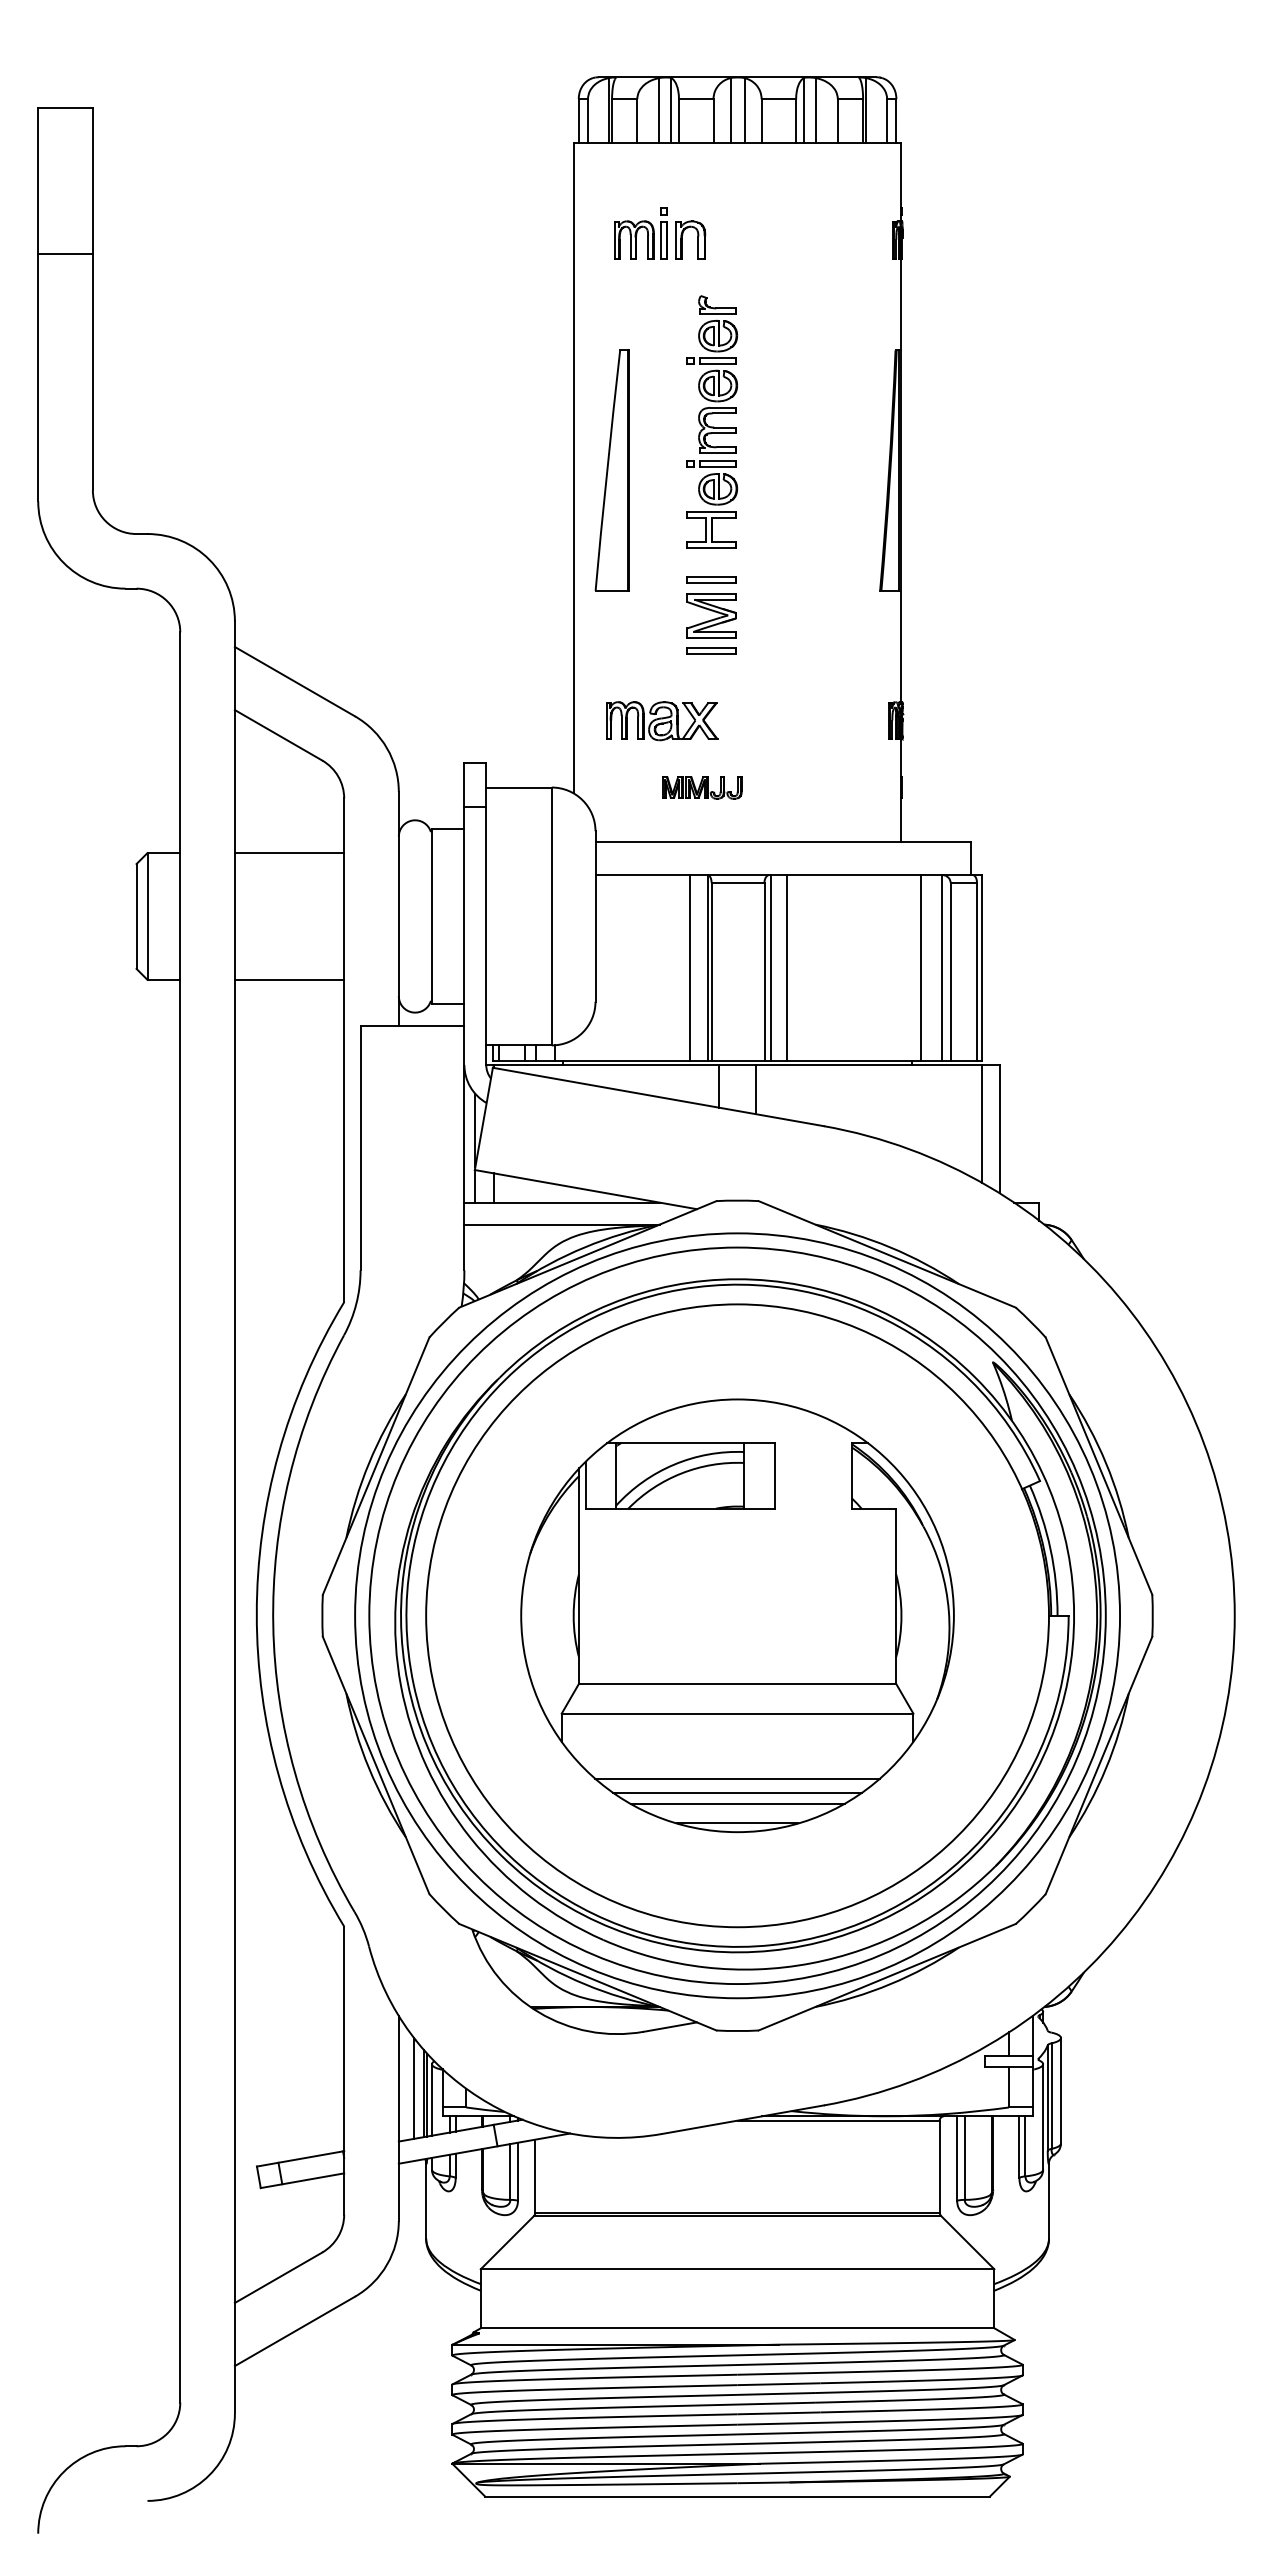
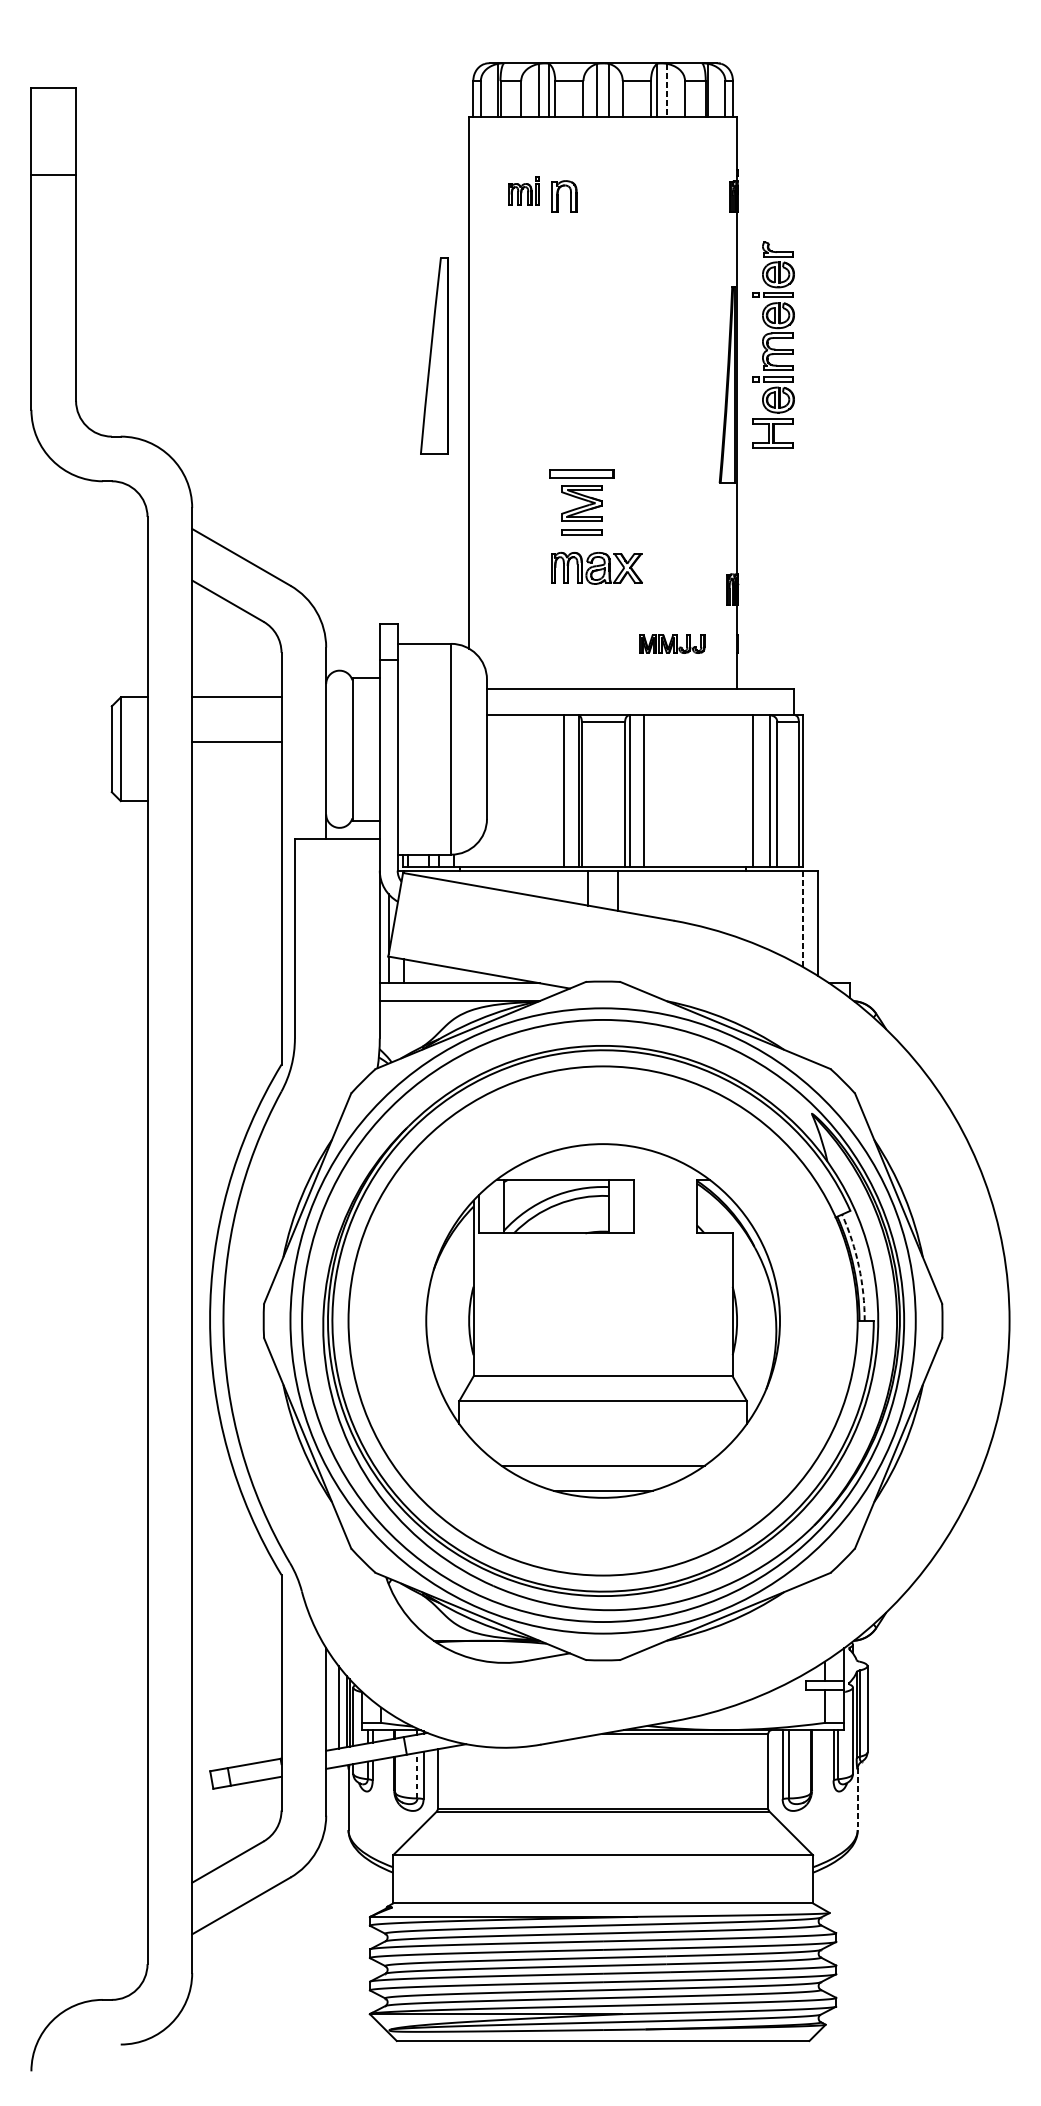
line: (815, 110) -> (666, 90), solid -> dashed
part: (640, 233) -> (523, 190), size x0.7
line: (65, 254) -> (53, 174), moved
part: (712, 421) -> (773, 344), moved
part: (611, 470) -> (433, 356), moved
part: (711, 579) -> (581, 473), size x1.6
part: (662, 721) -> (597, 568), moved
part: (702, 787) -> (672, 643), moved
line: (289, 979) -> (236, 741), moved
line: (981, 1123) -> (802, 918), solid -> dashed
arc: (1050, 1549) -> (858, 1266), solid -> dashed
line: (737, 1778) -> (603, 1453), removed
line: (737, 1803) -> (603, 1474), removed
line: (510, 2171) -> (417, 1775), solid -> dashed
line: (1048, 2200) -> (857, 1798), solid -> dashed

